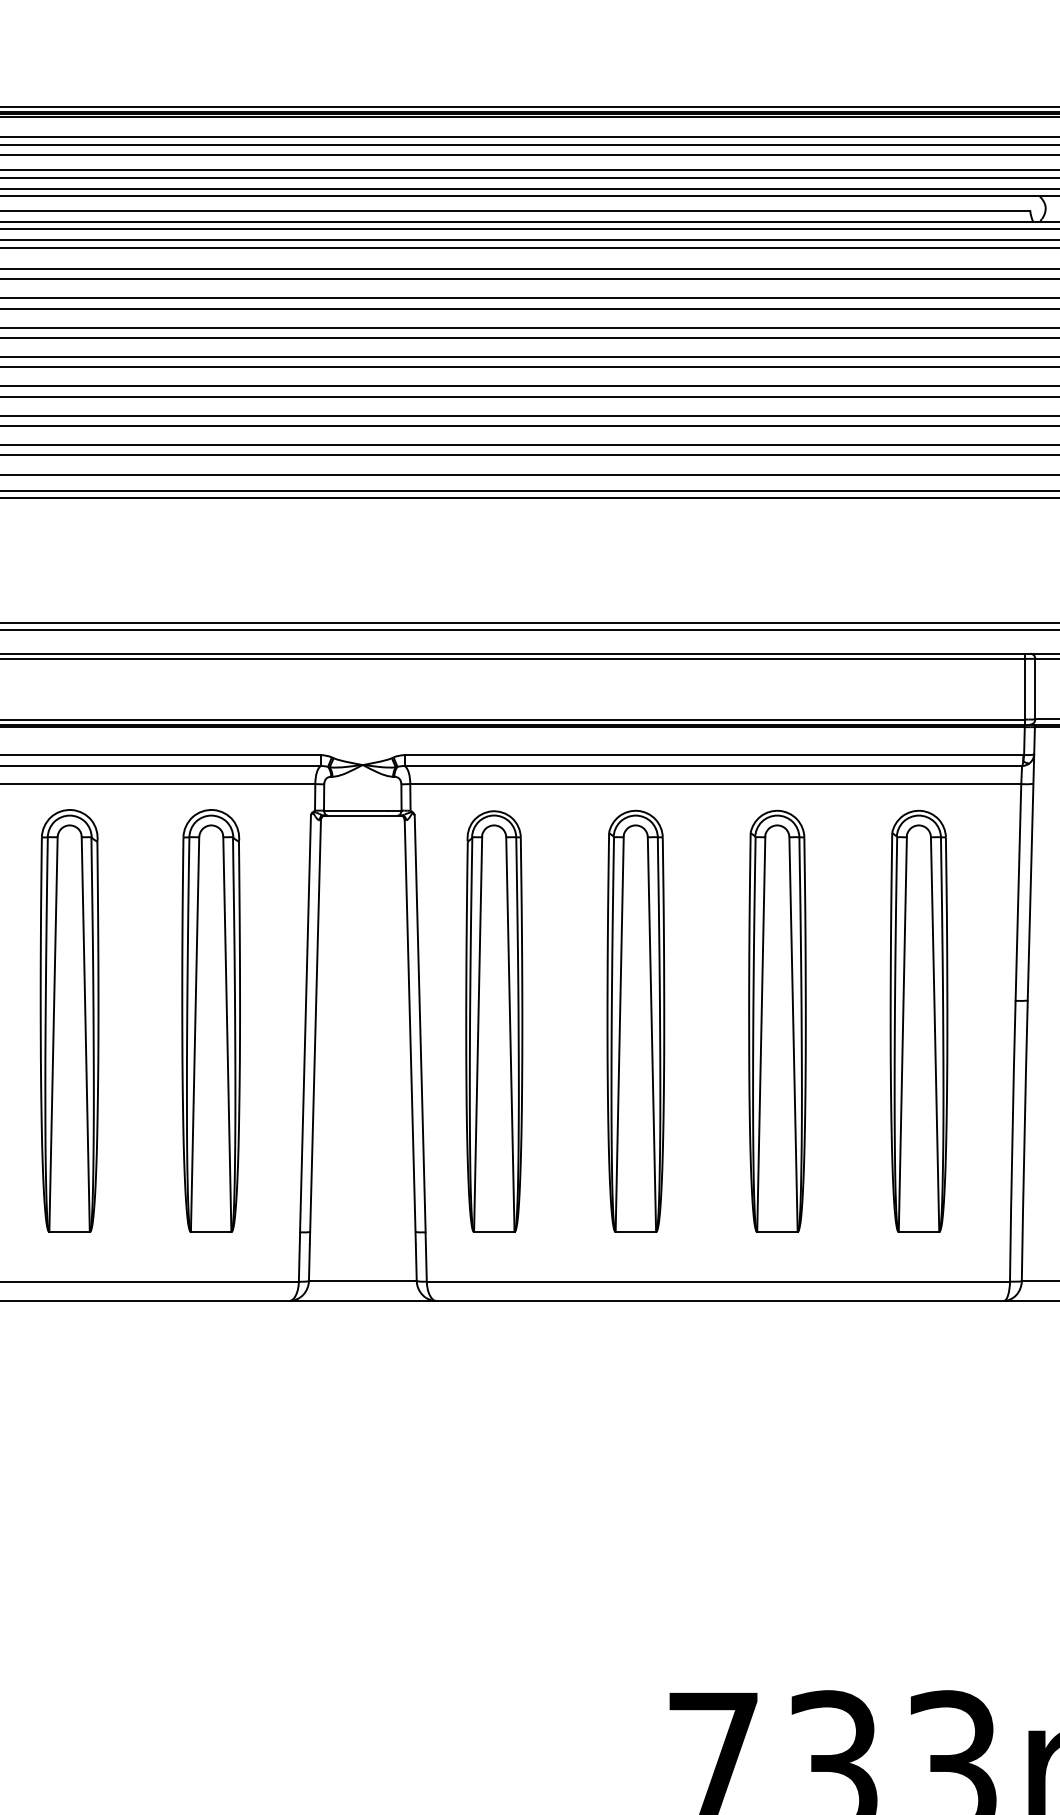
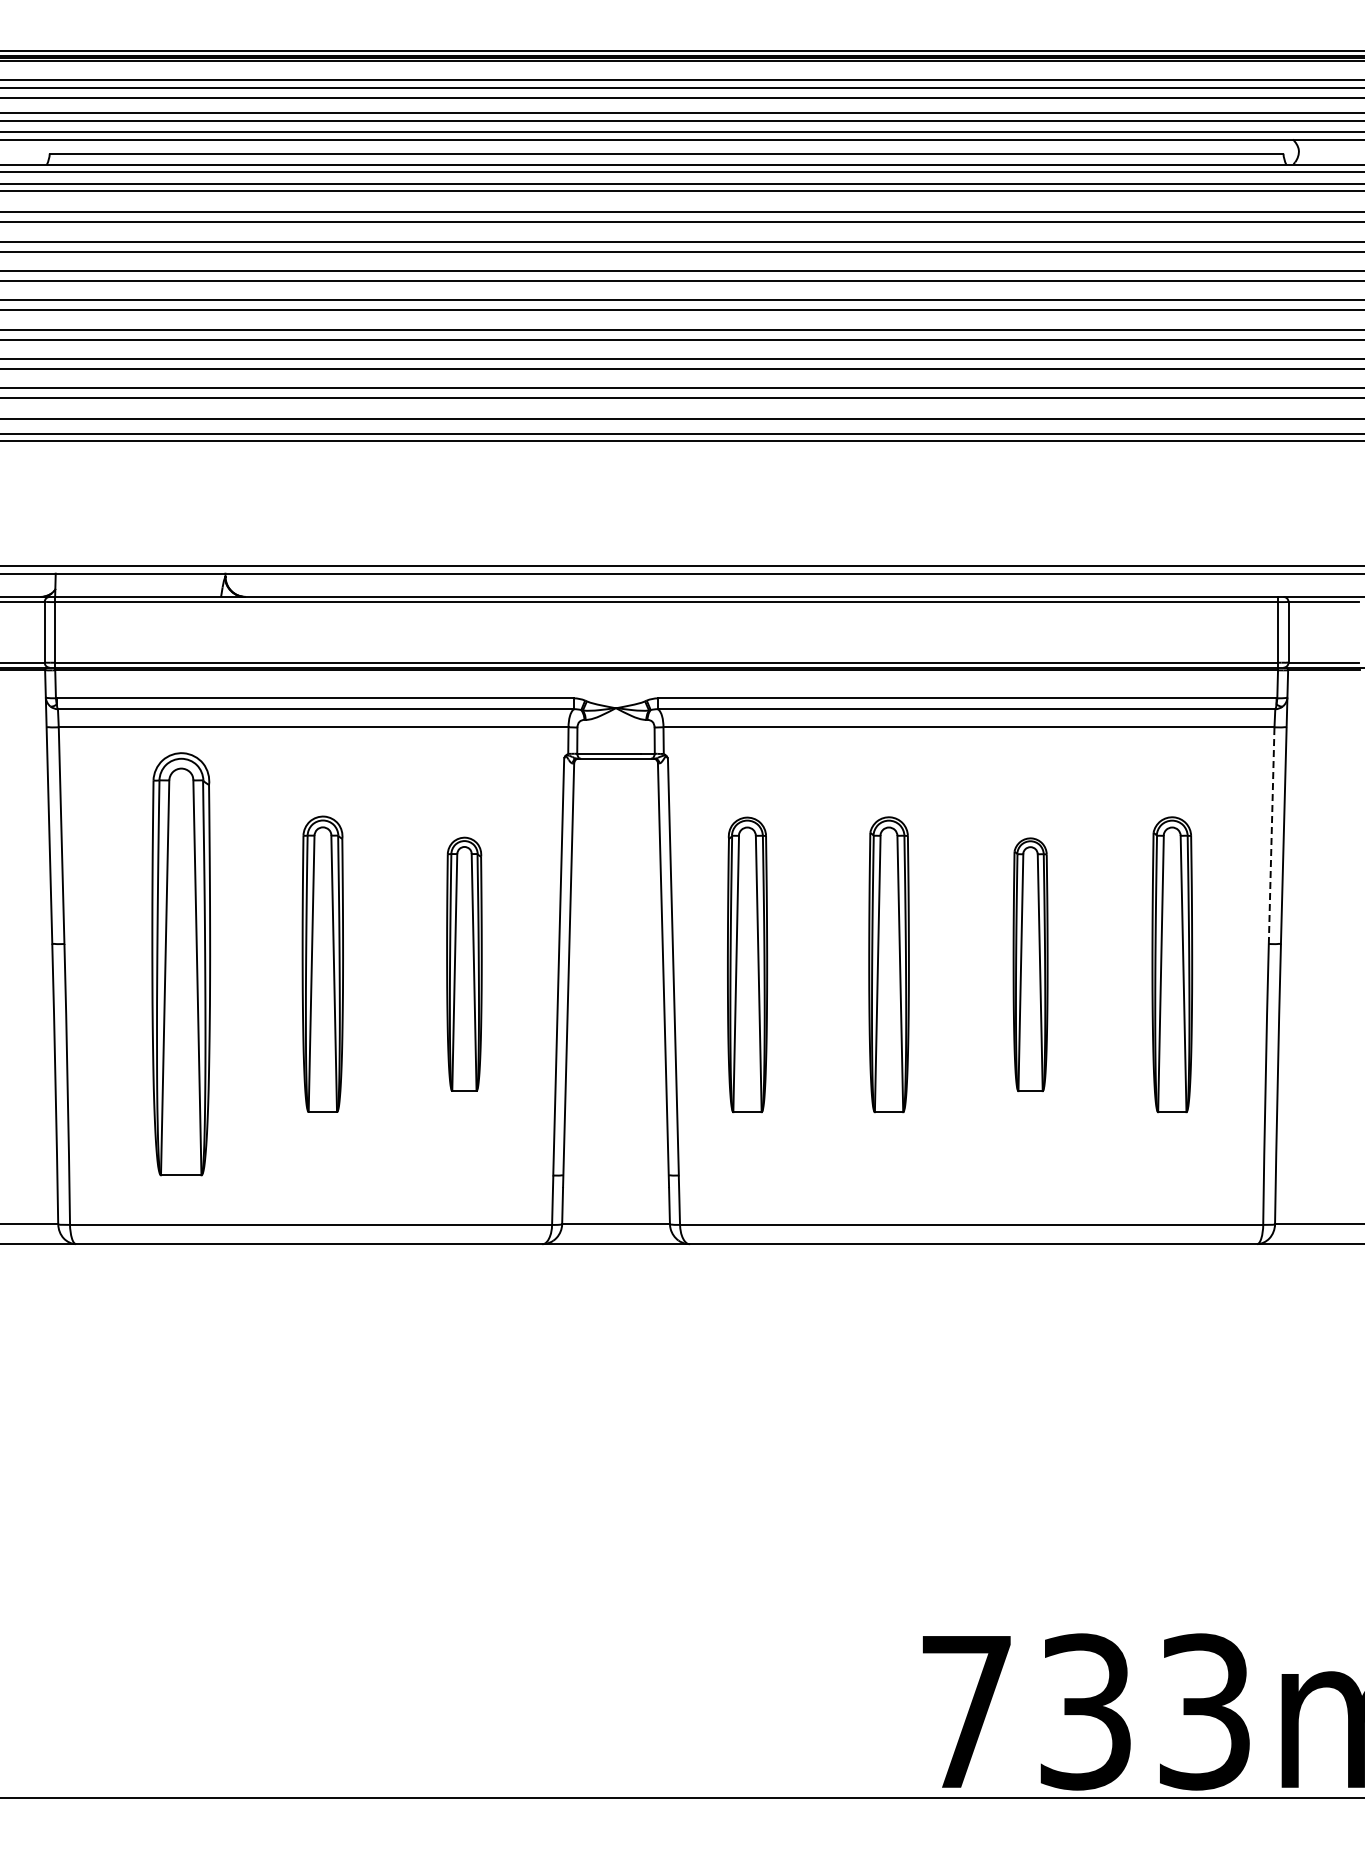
line: (1018, 892) -> (1271, 835), solid -> dashed
part: (69, 1021) -> (322, 964), size x0.7
part: (211, 1021) -> (464, 964), size x0.6
part: (494, 1021) -> (747, 964), size x0.7
part: (635, 1021) -> (888, 964), size x0.7
part: (777, 1021) -> (1030, 964), size x0.6
part: (919, 1021) -> (1172, 964), size x0.7

